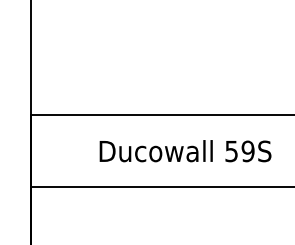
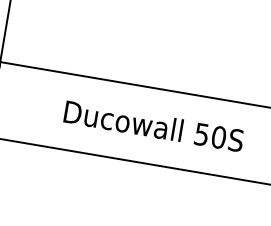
text: (247, 151) -> (218, 137), 59S -> 50S

